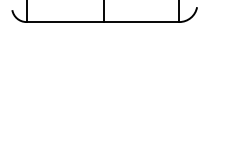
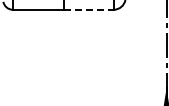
line: (141, 21) -> (88, 9), solid -> dashed

